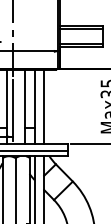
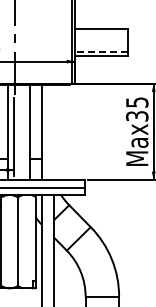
line: (81, 29) -> (101, 33), removed
line: (81, 43) -> (101, 51), solid -> dashed
line: (44, 107) -> (54, 132), removed

